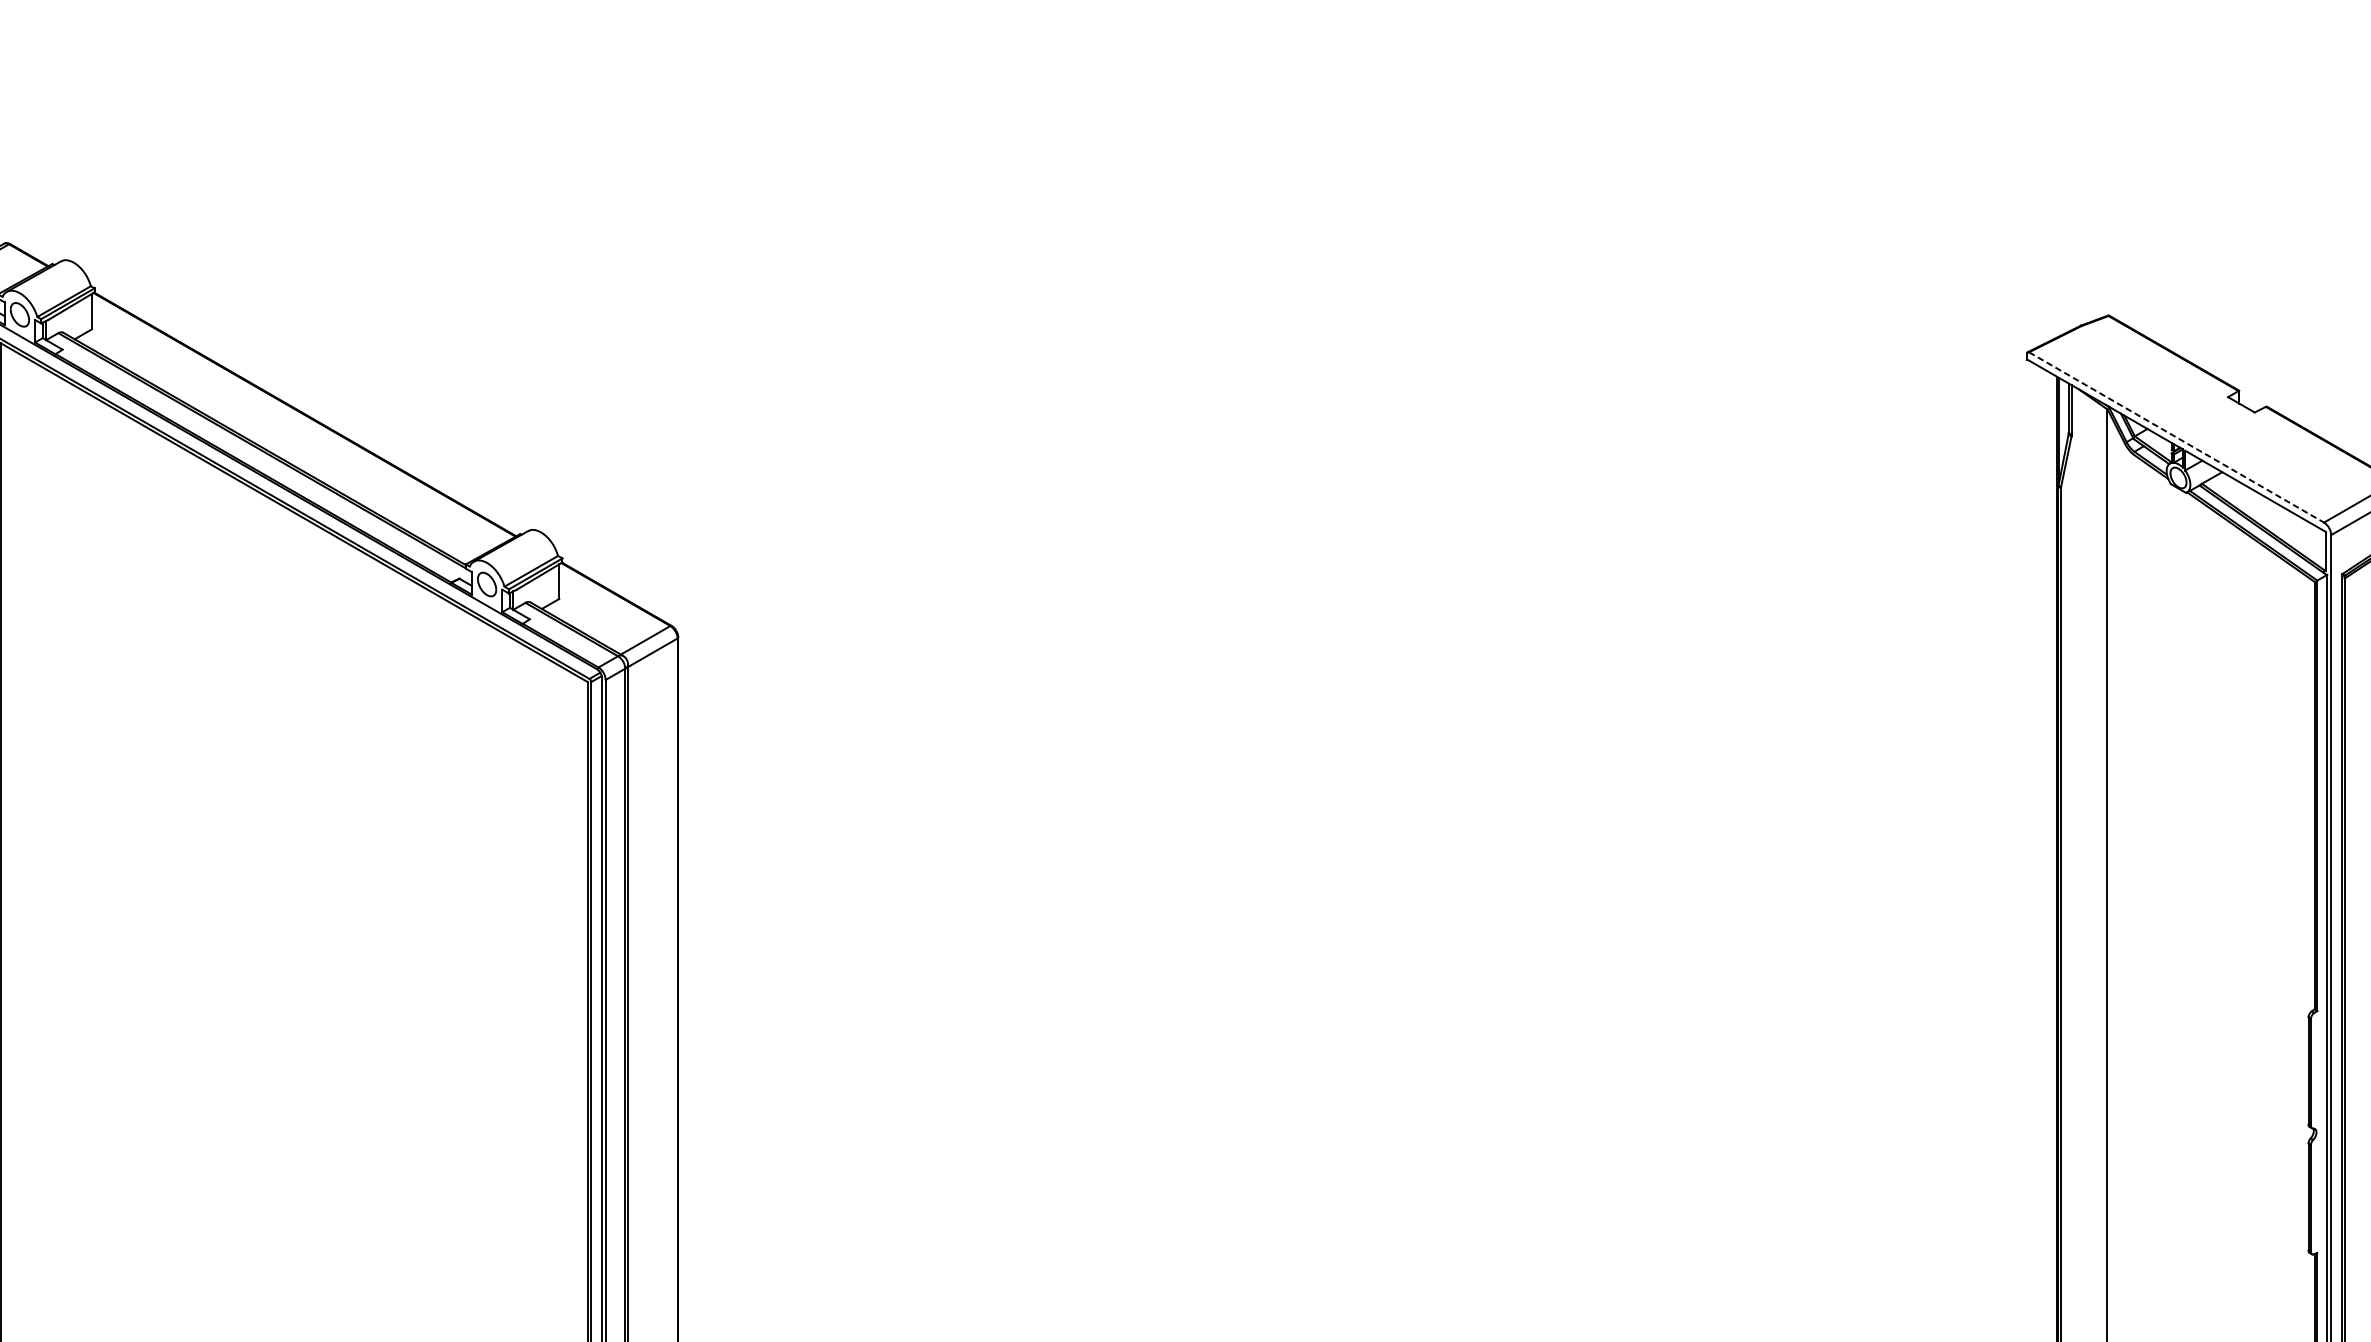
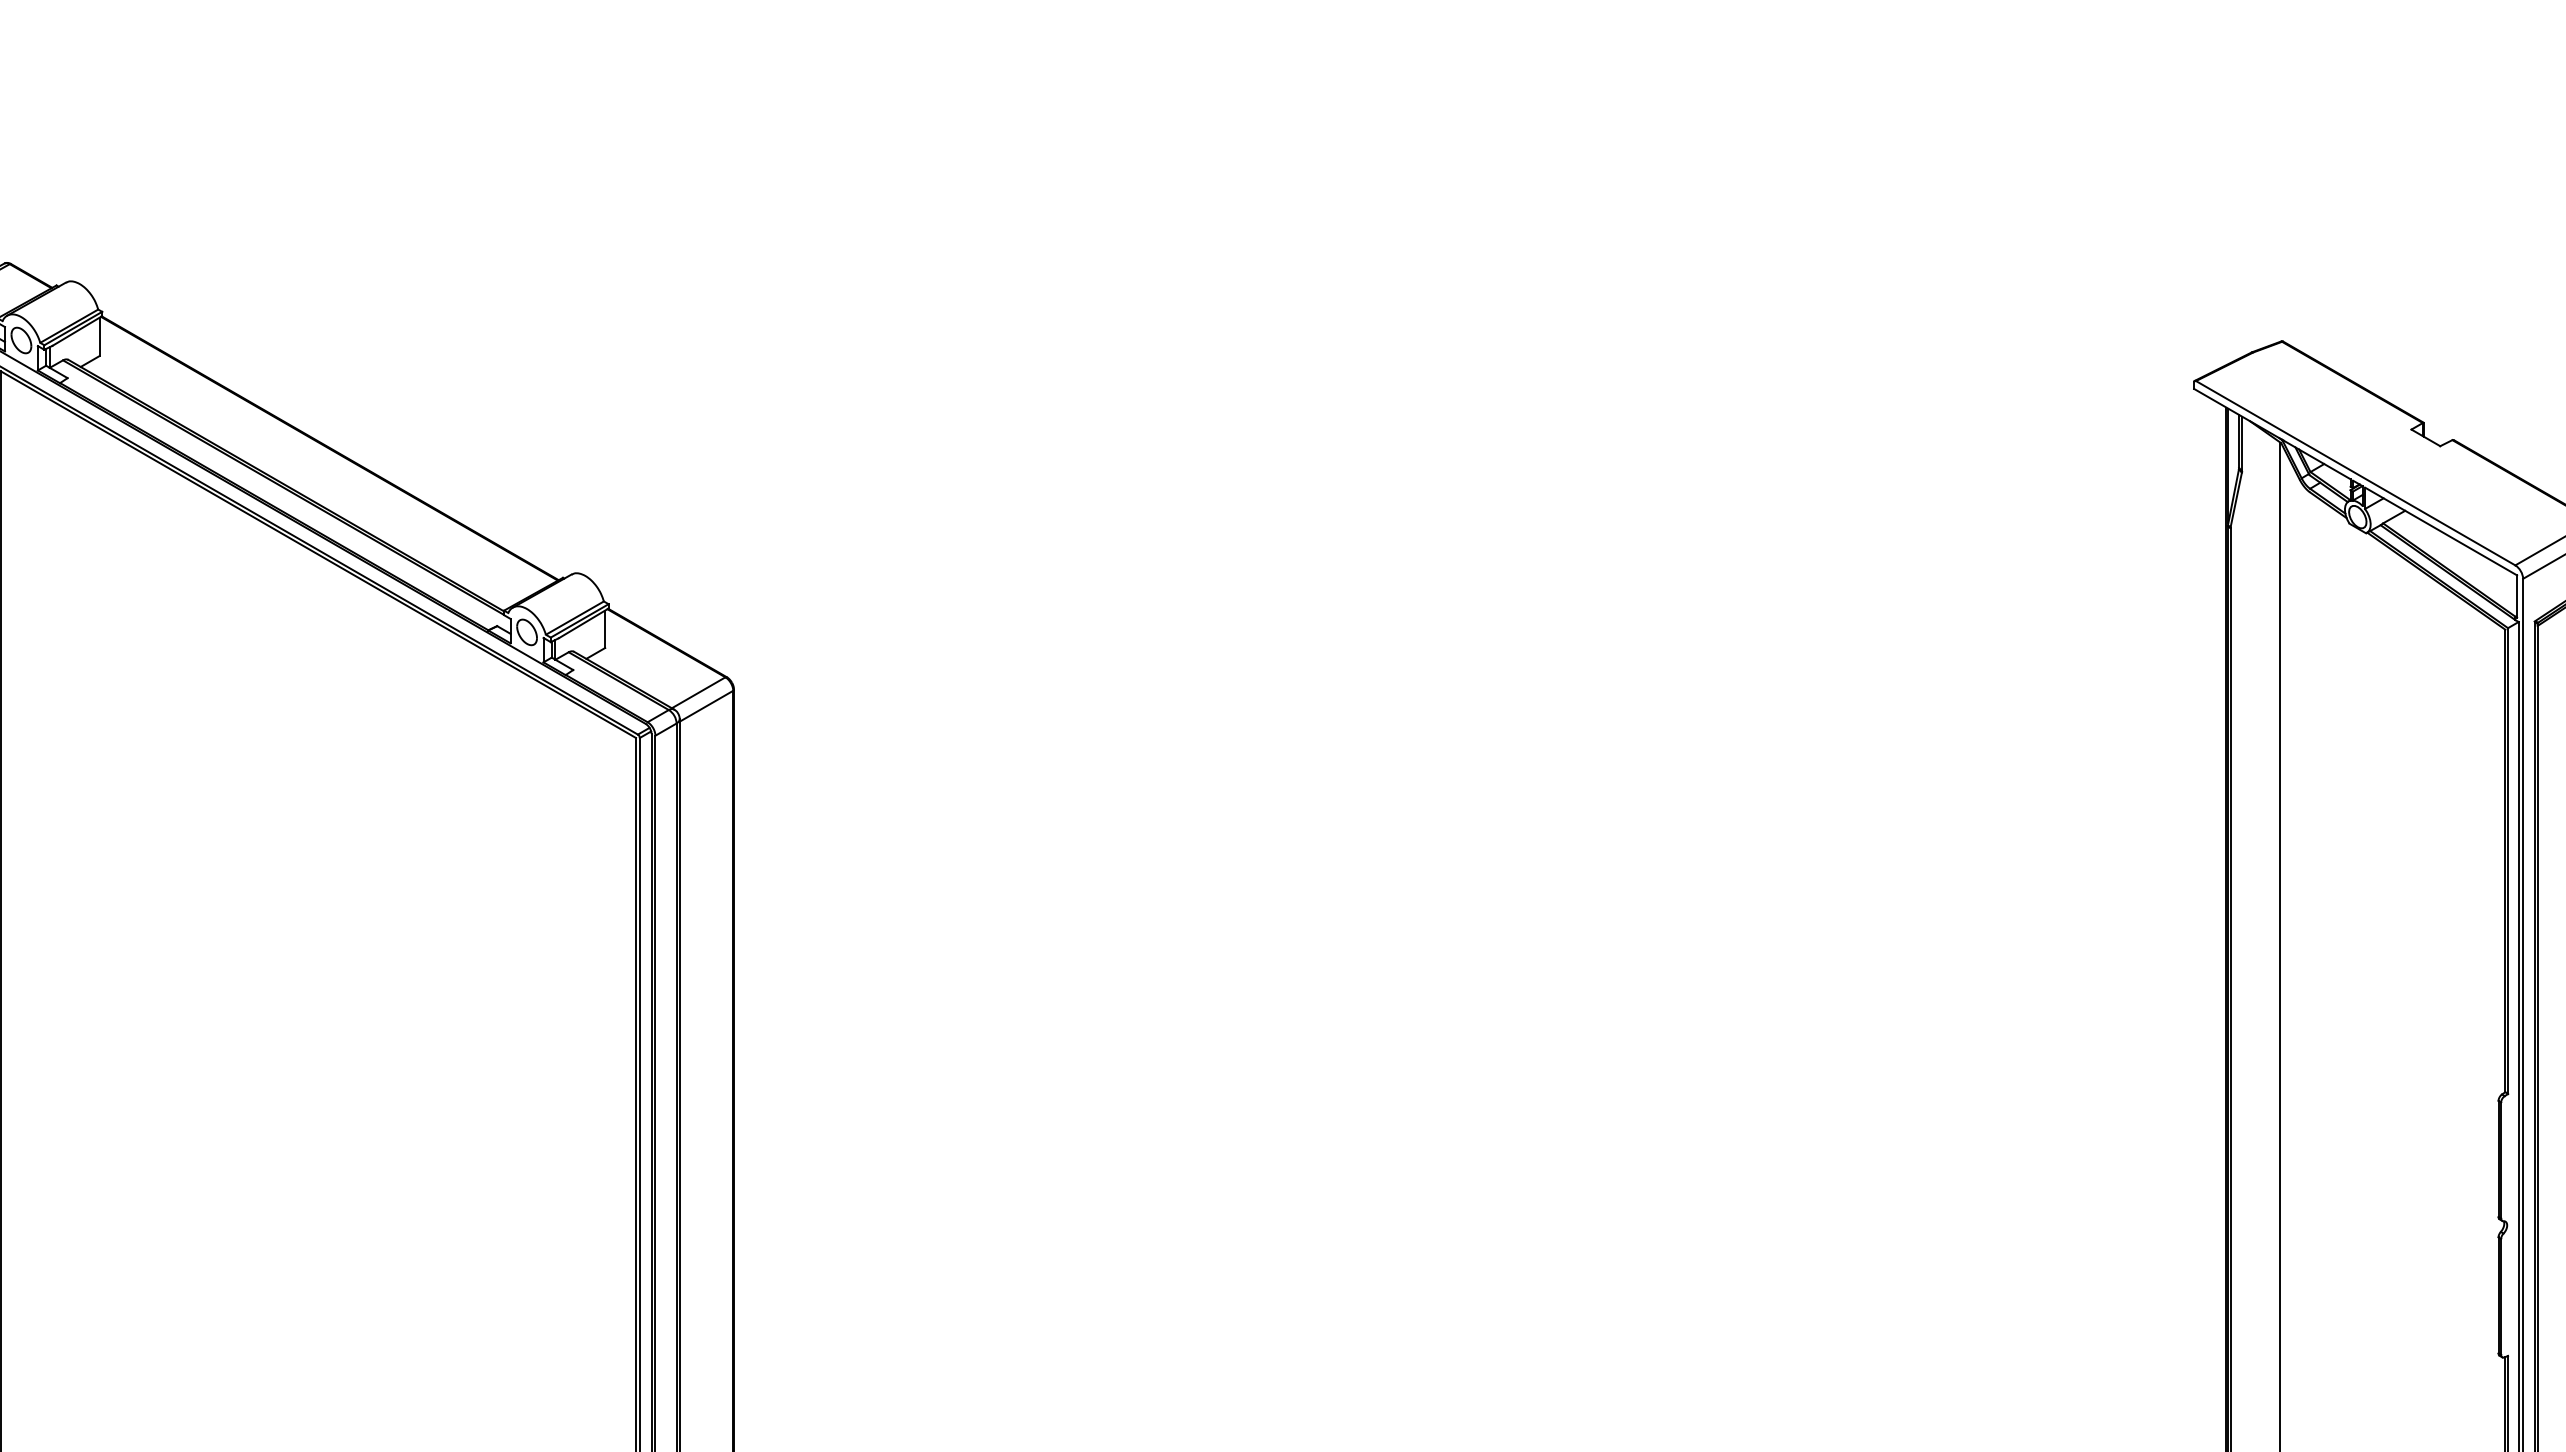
line: (2177, 437) -> (2356, 473), dashed -> solid

